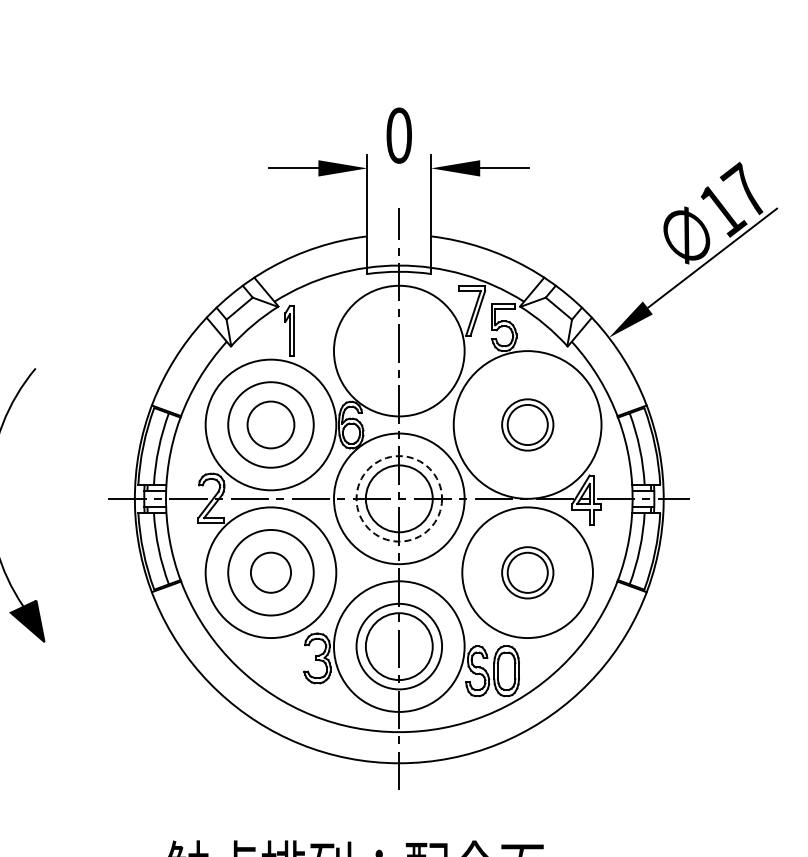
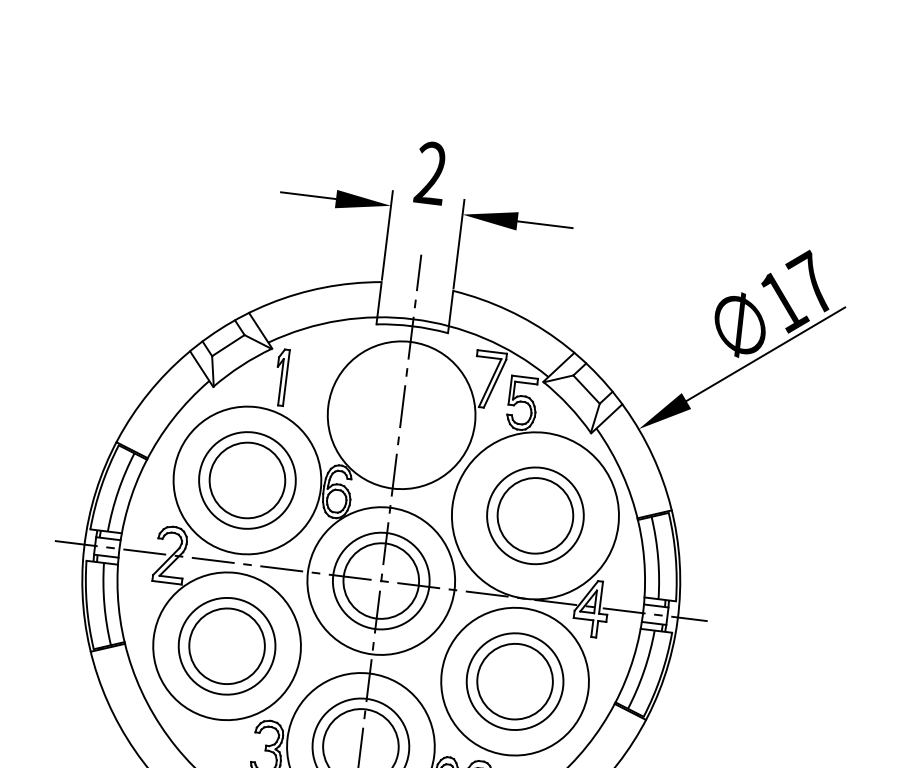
text: (398, 135) -> (430, 173), 0 -> 2
circle: (270, 424) -> (246, 479), size x1.43
part: (527, 424) -> (535, 515), size x1.67
circle: (399, 498) -> (381, 580), dashed -> solid
circle: (270, 572) -> (226, 645), size x1.67
part: (527, 572) -> (514, 681), size x1.67

